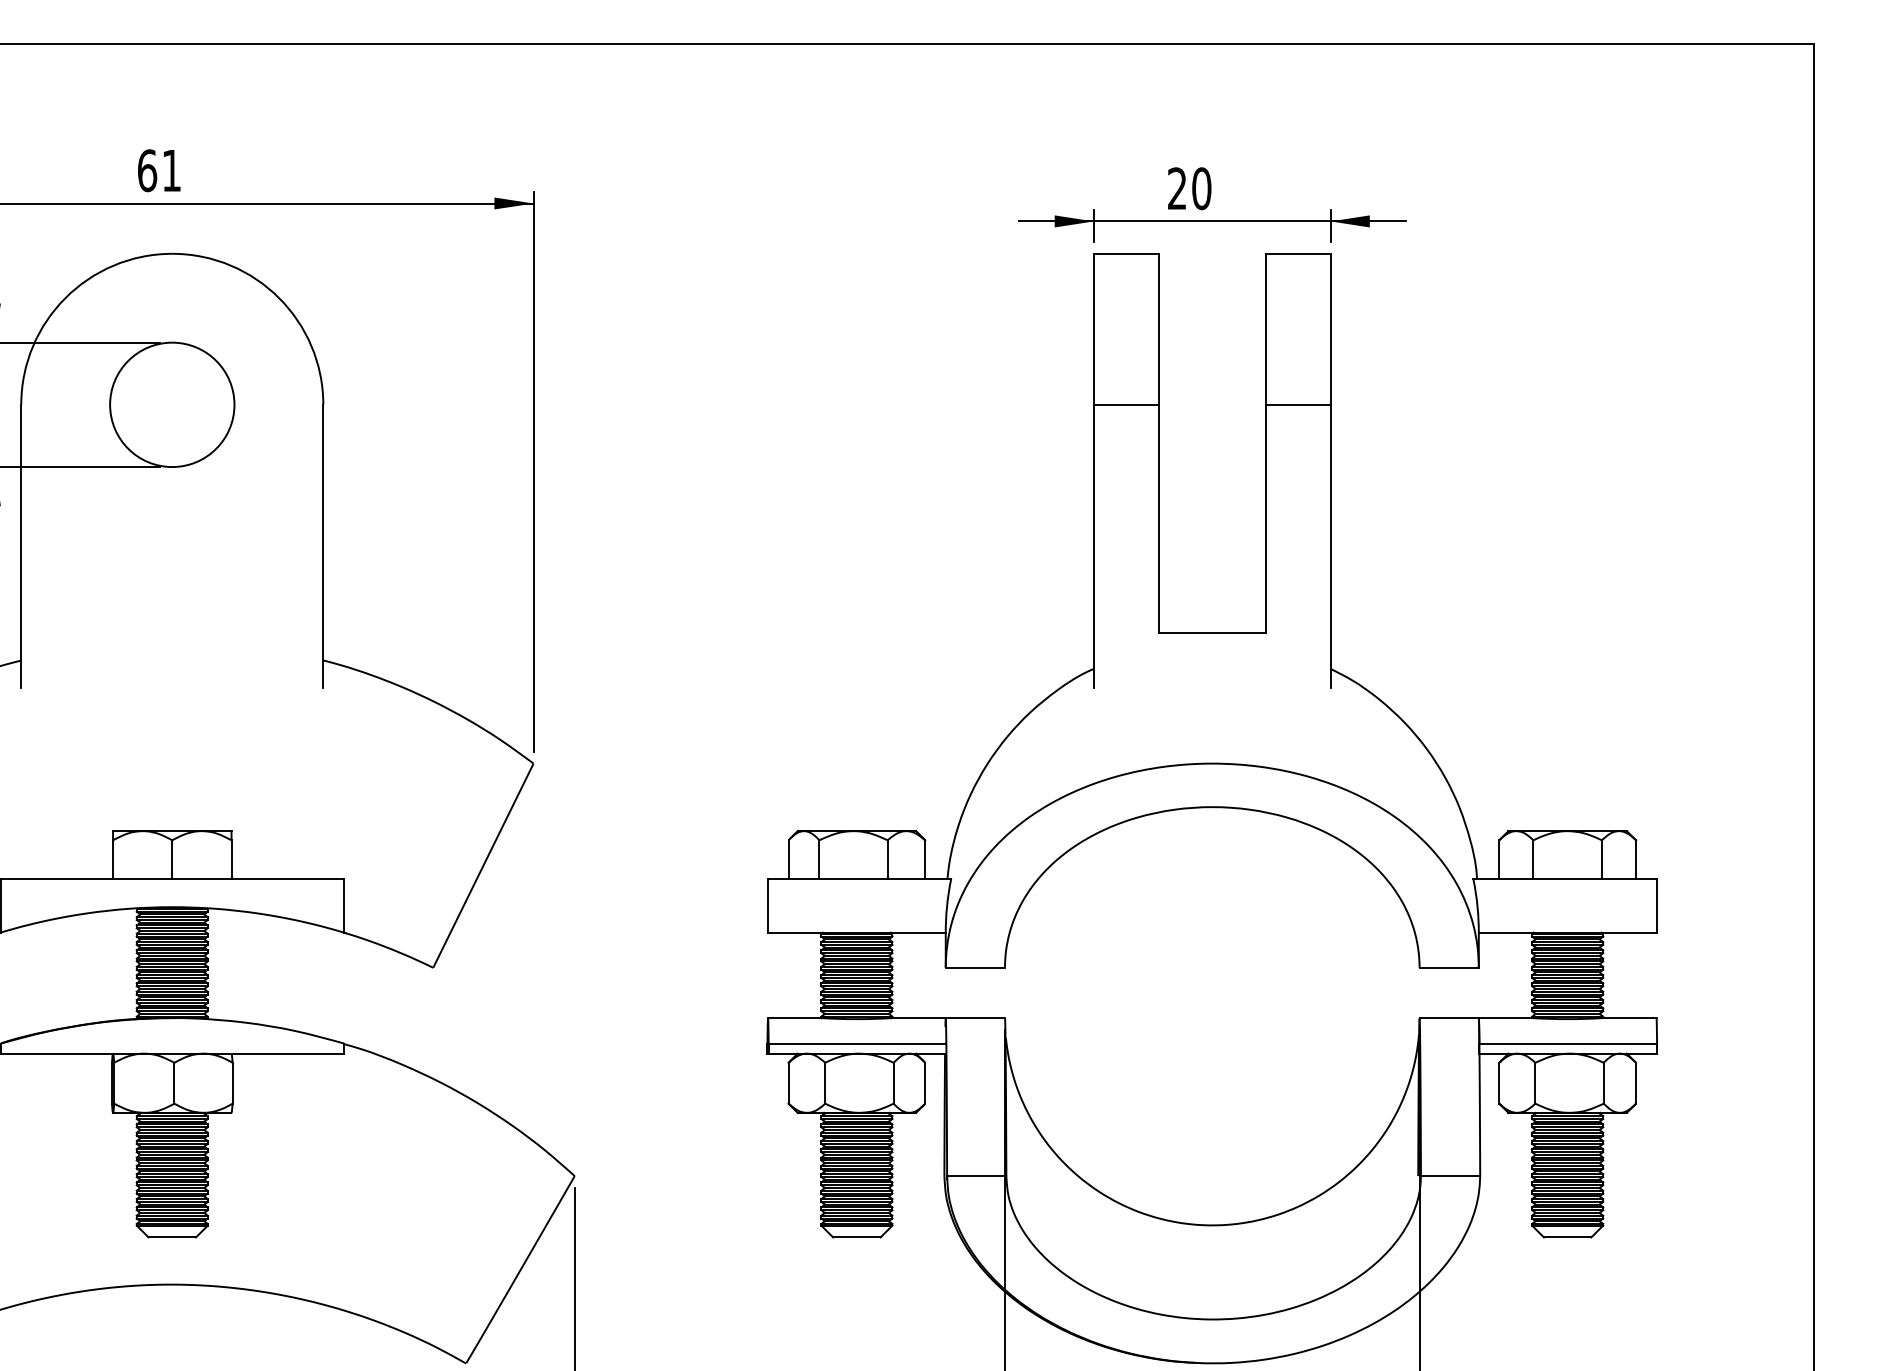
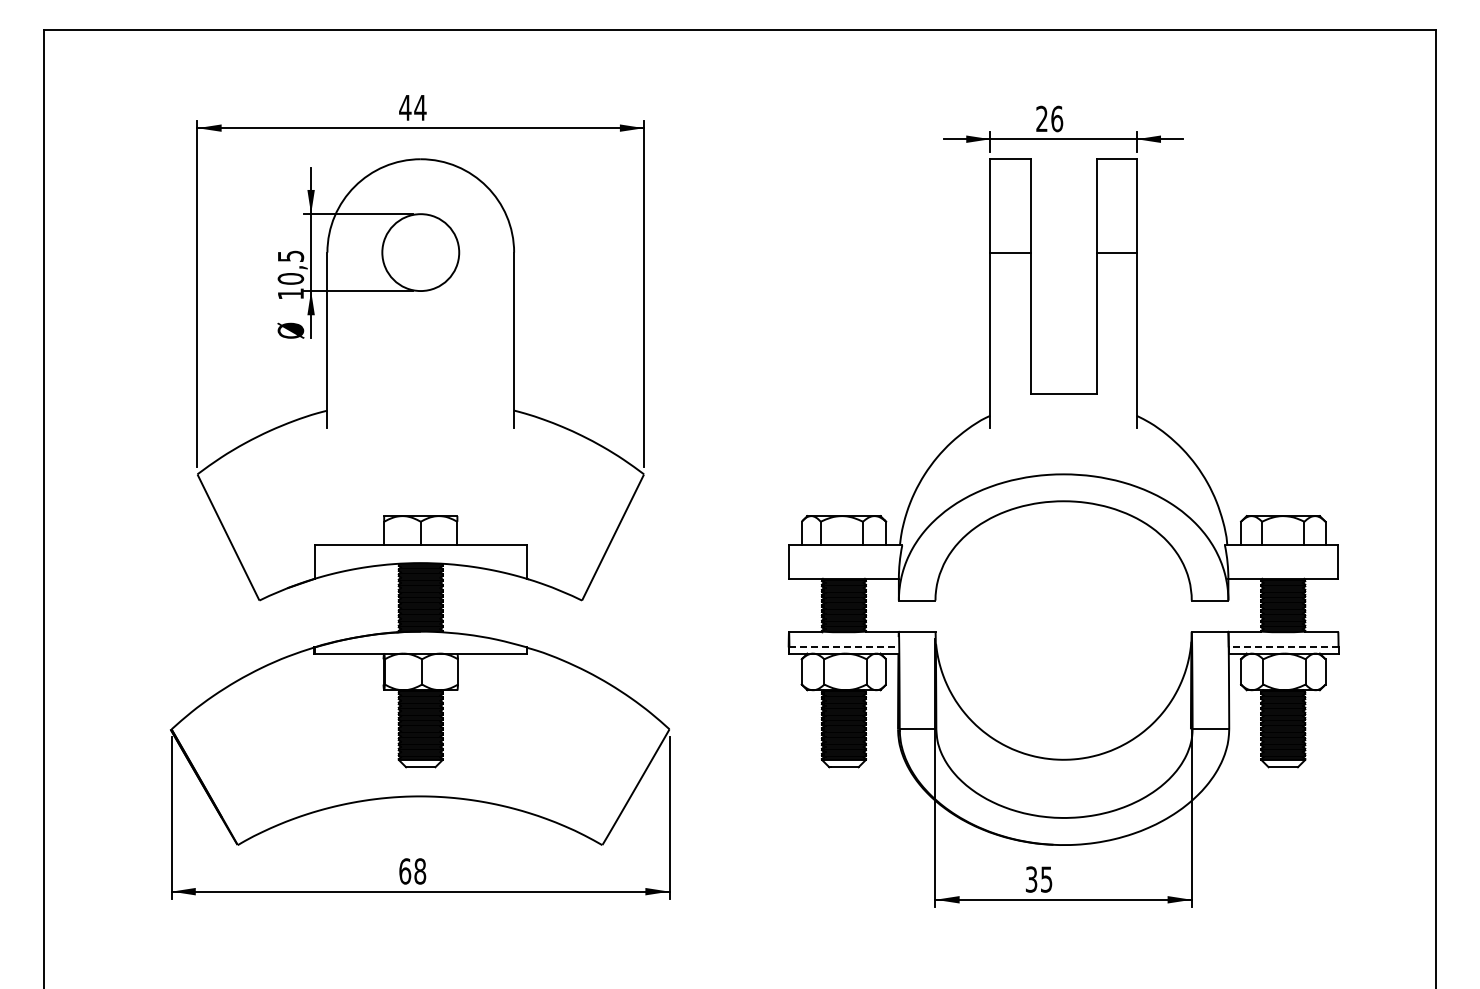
text: (158, 170) -> (412, 107), 61 -> 44
text: (1202, 187) -> (1057, 118), 20 -> 26
line: (857, 1043) -> (844, 647), solid -> dashed
line: (1567, 1043) -> (1283, 647), solid -> dashed

